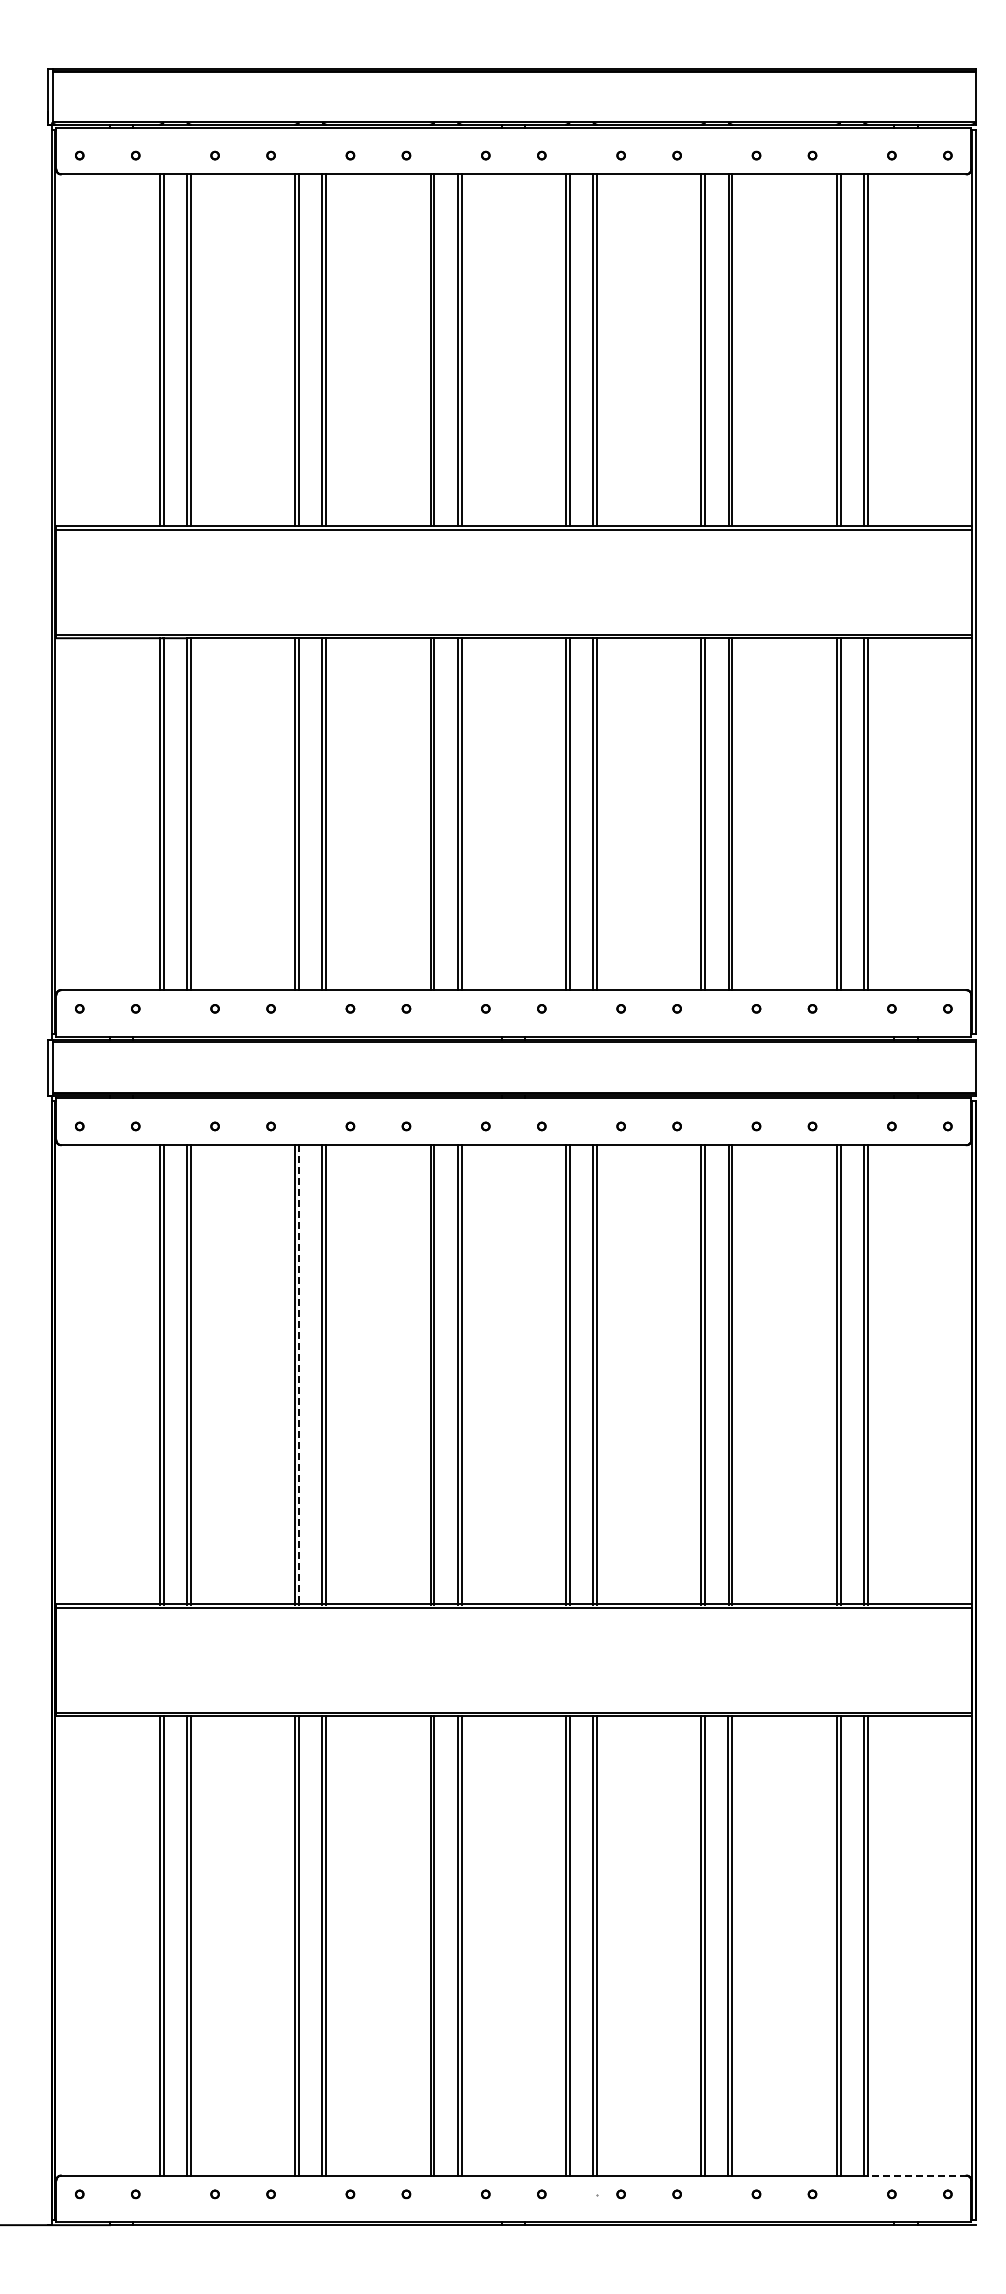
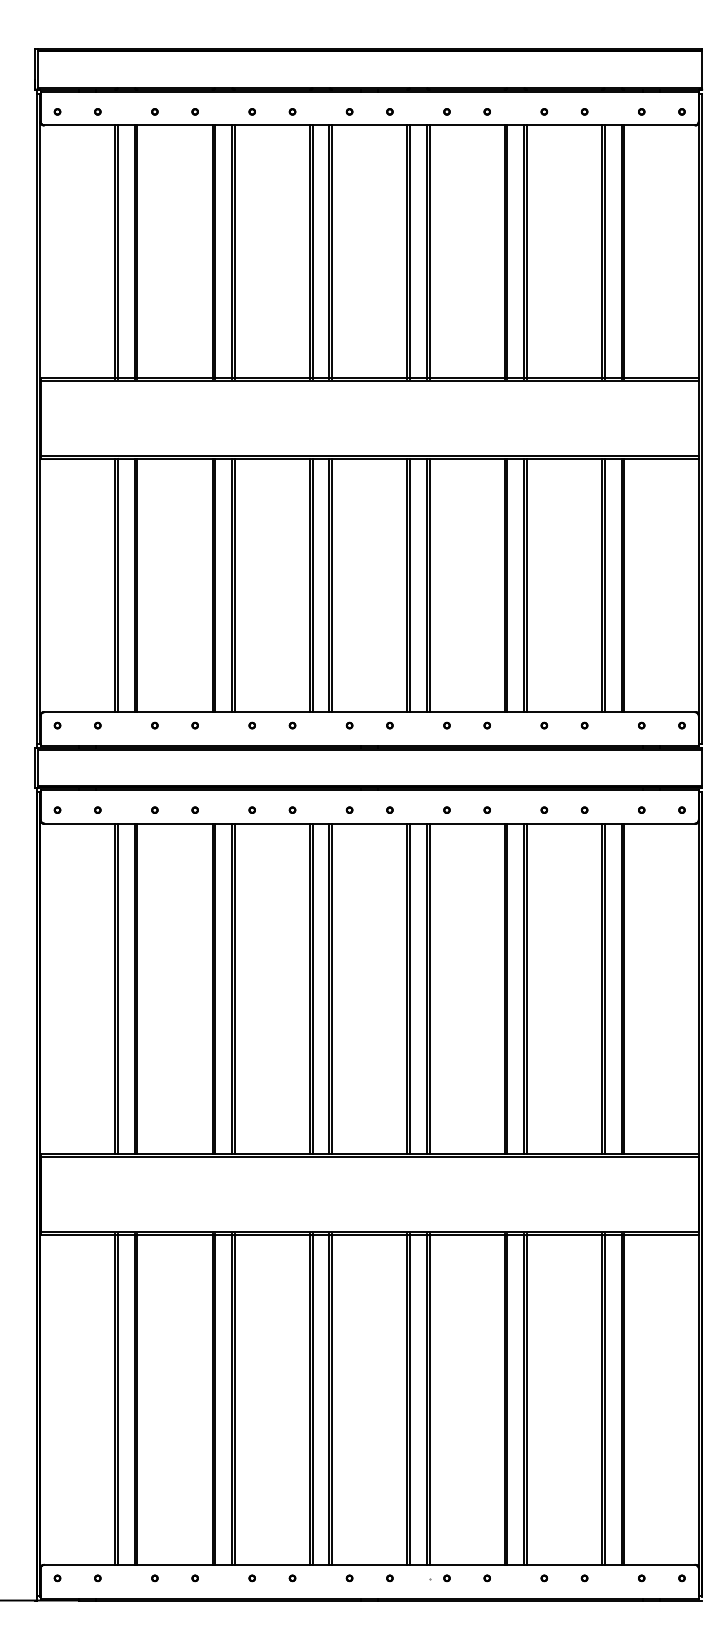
line: (299, 1374) -> (215, 988), dashed -> solid
line: (916, 2175) -> (659, 1564), dashed -> solid

